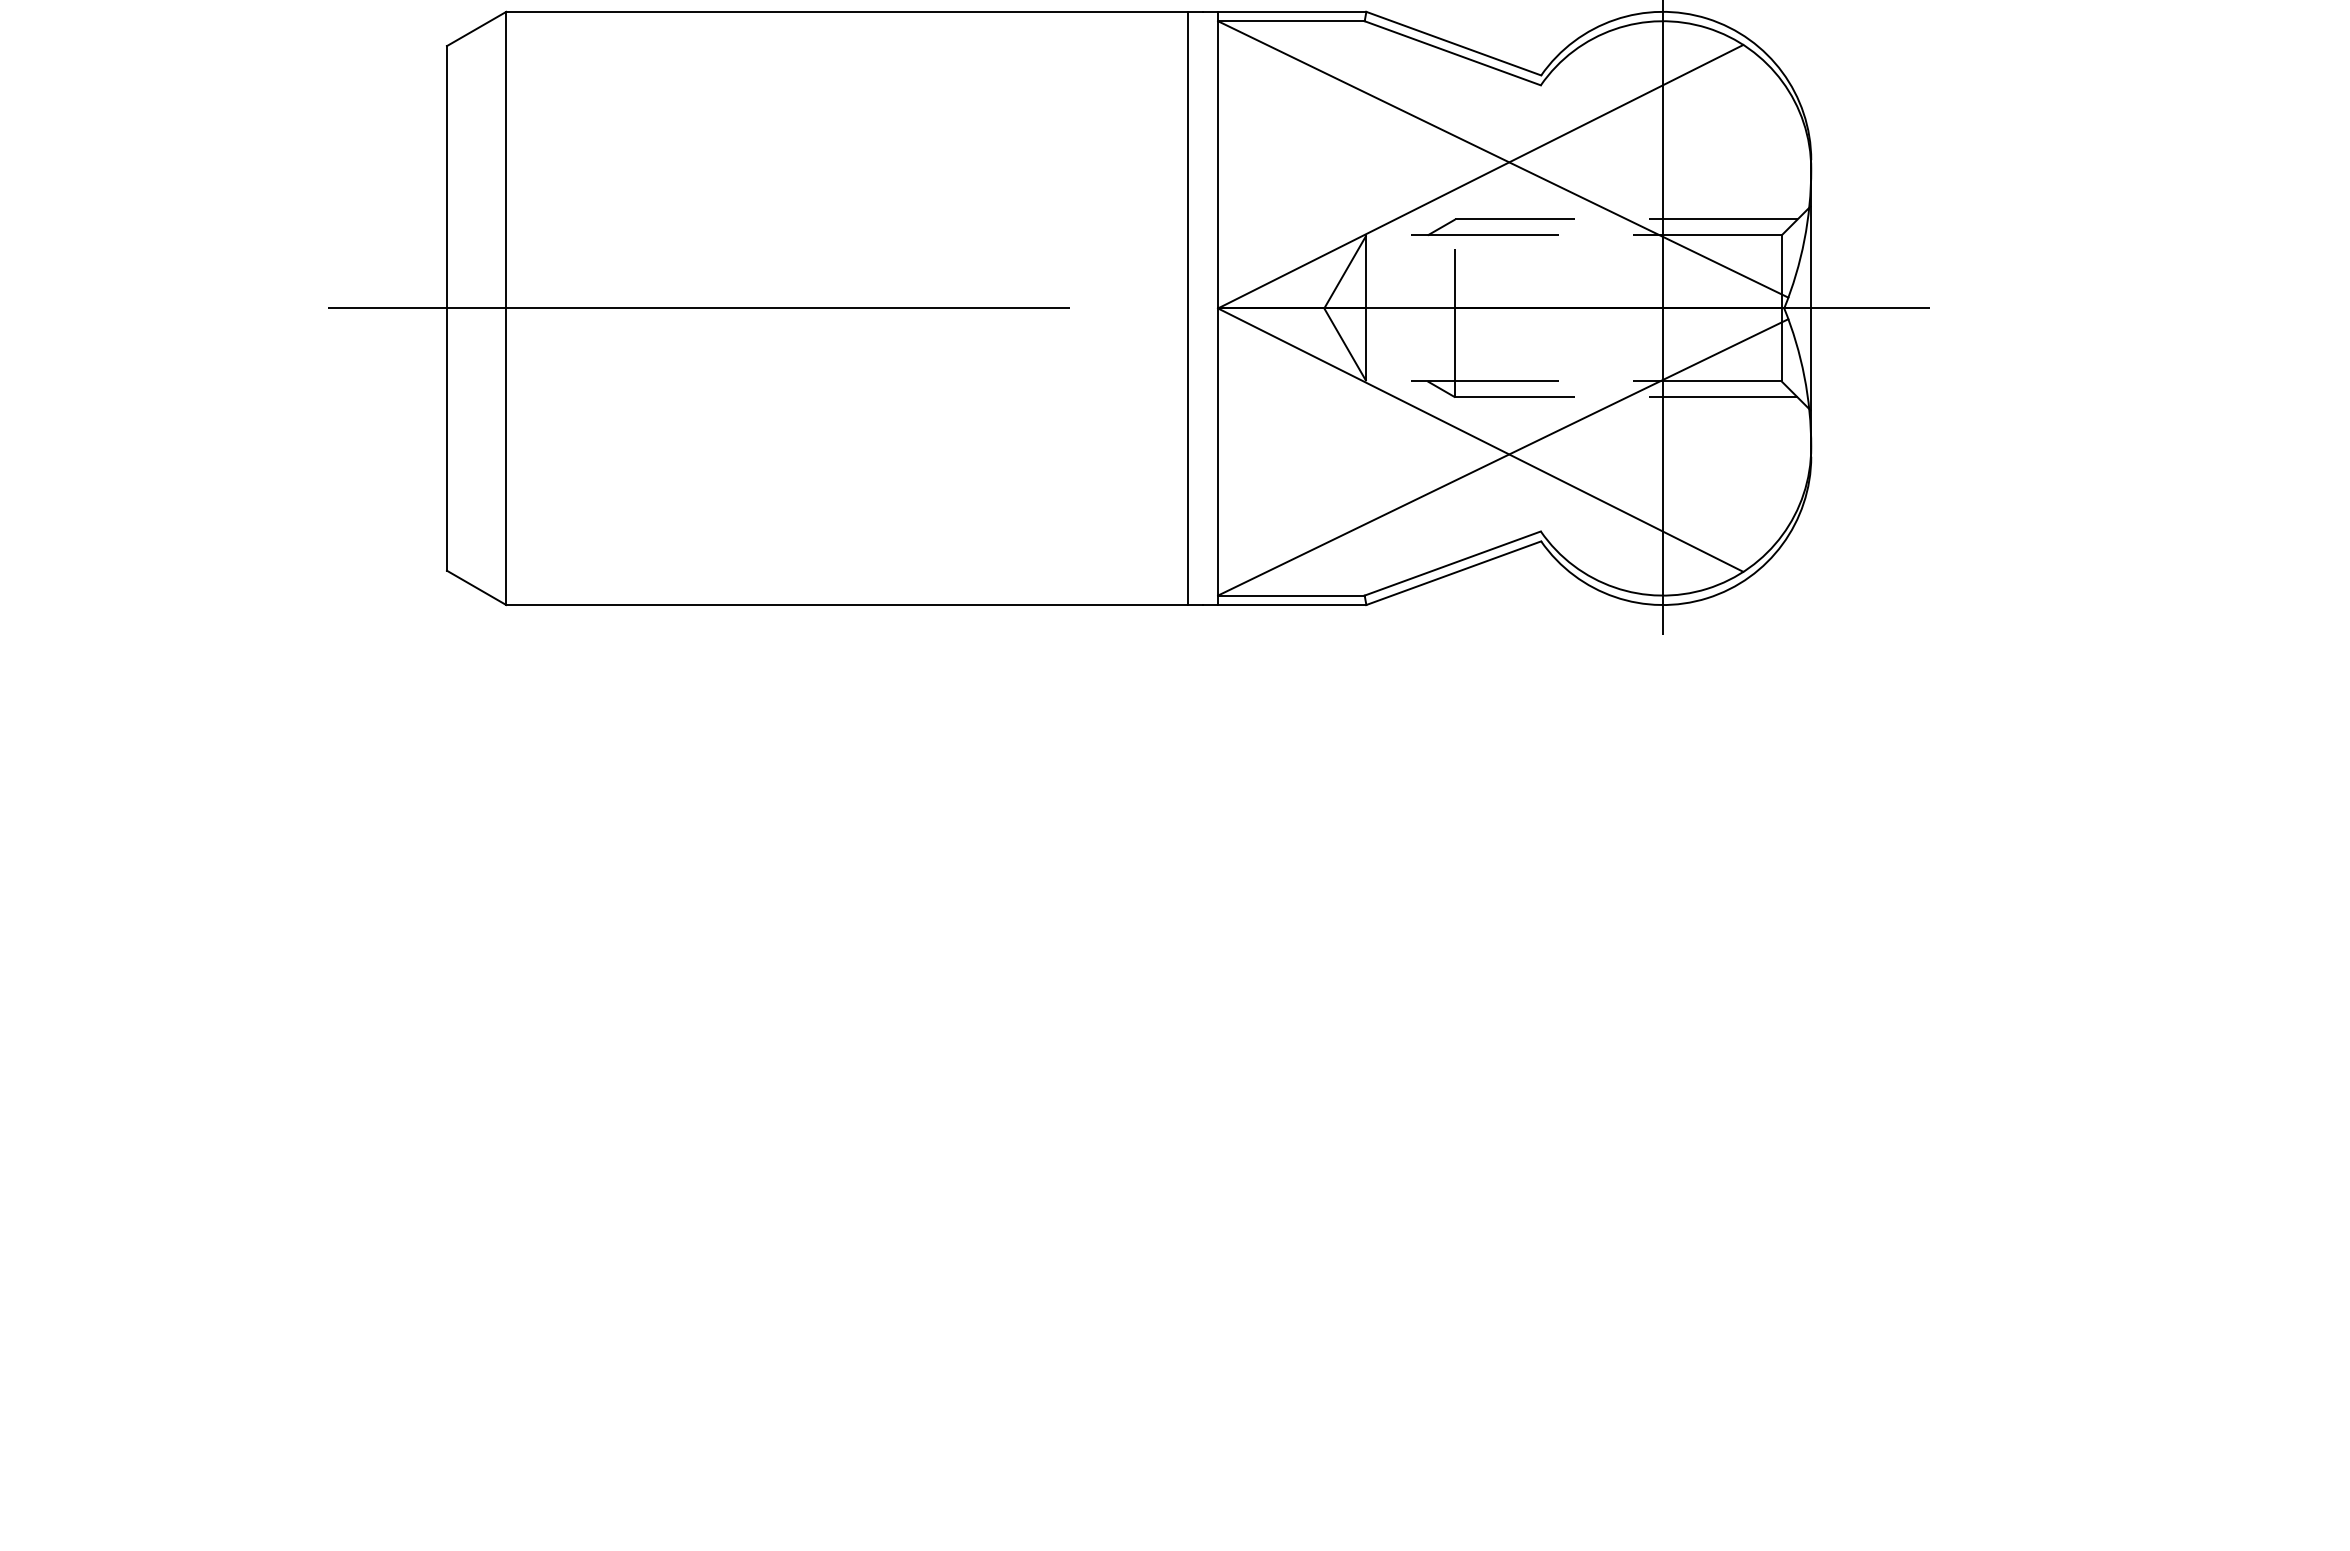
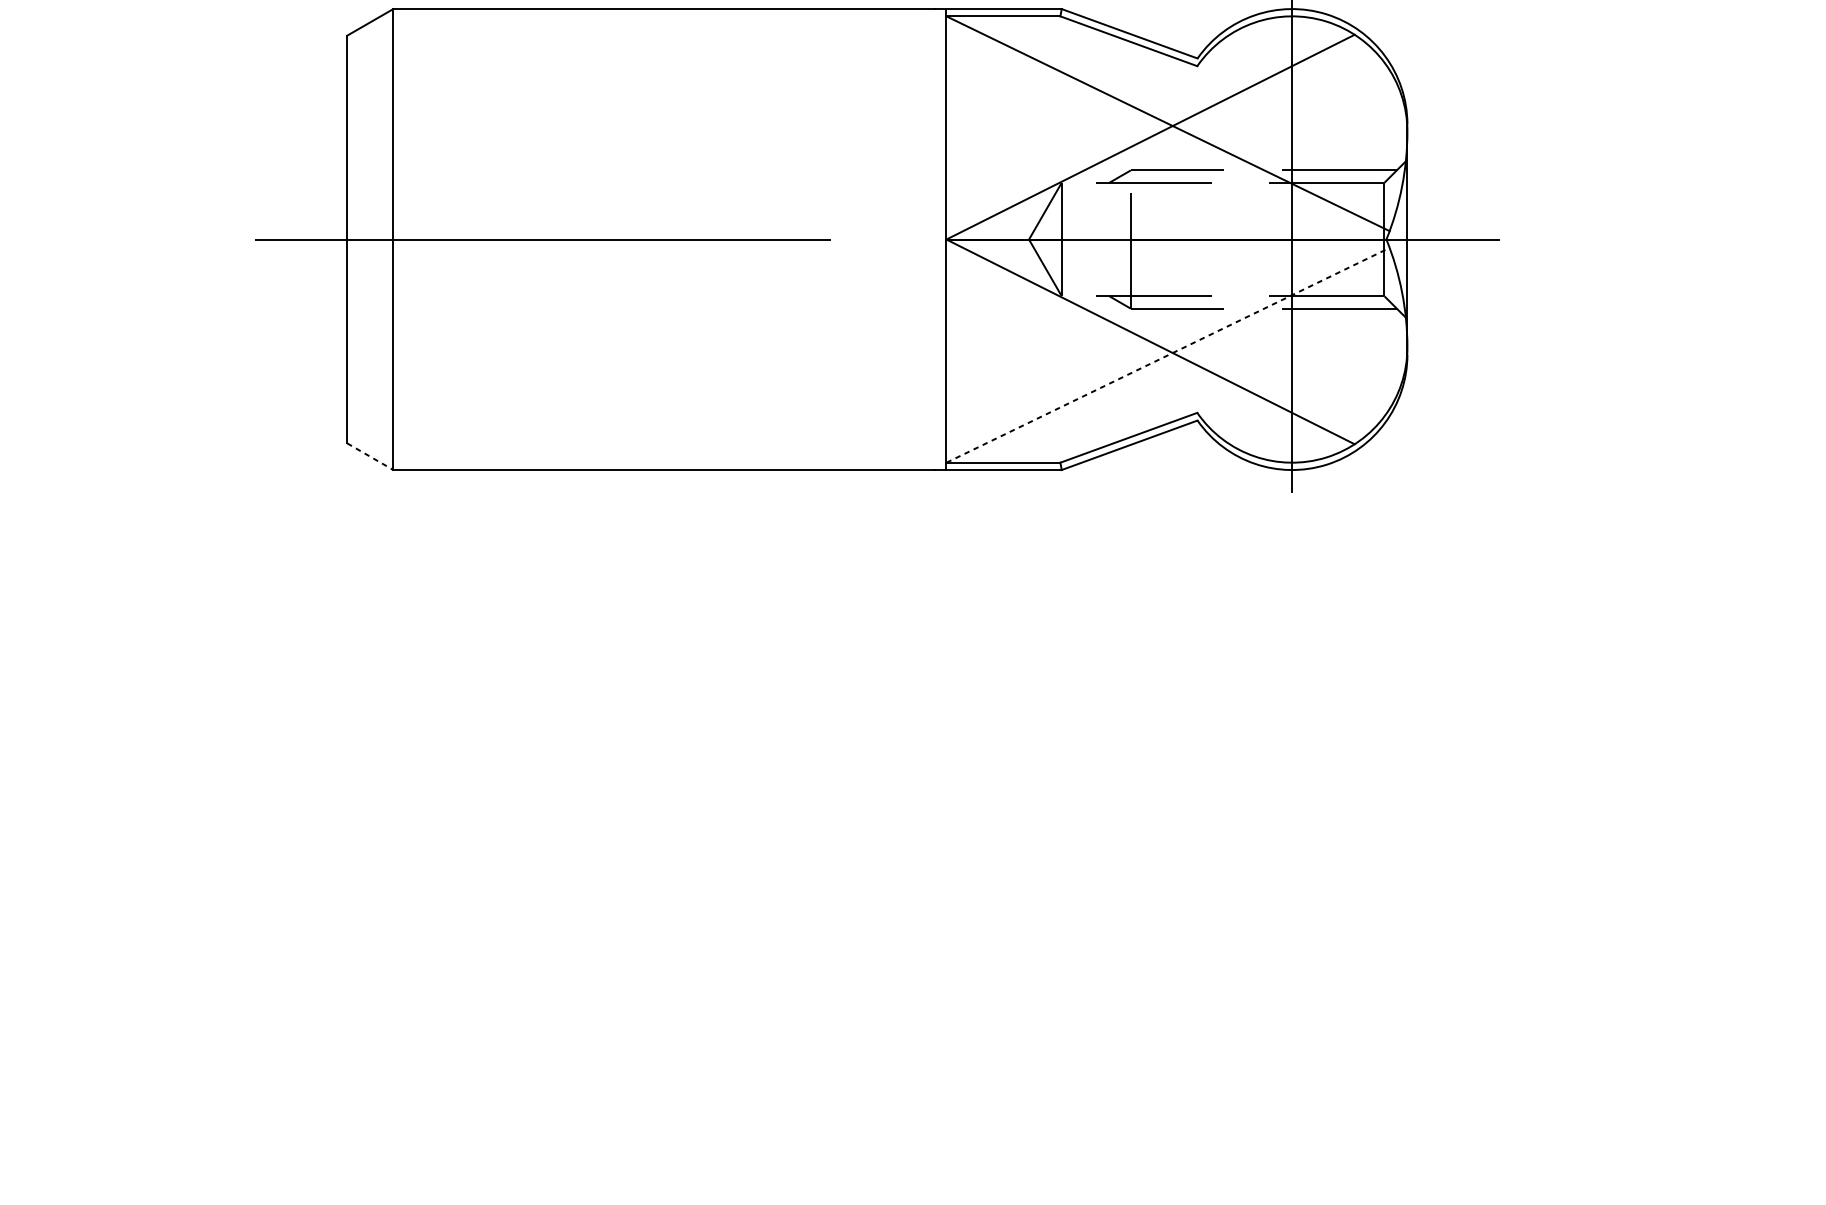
line: (1188, 308) -> (923, 239), removed
line: (1503, 457) -> (1168, 355), solid -> dashed
line: (477, 588) -> (370, 457), solid -> dashed

